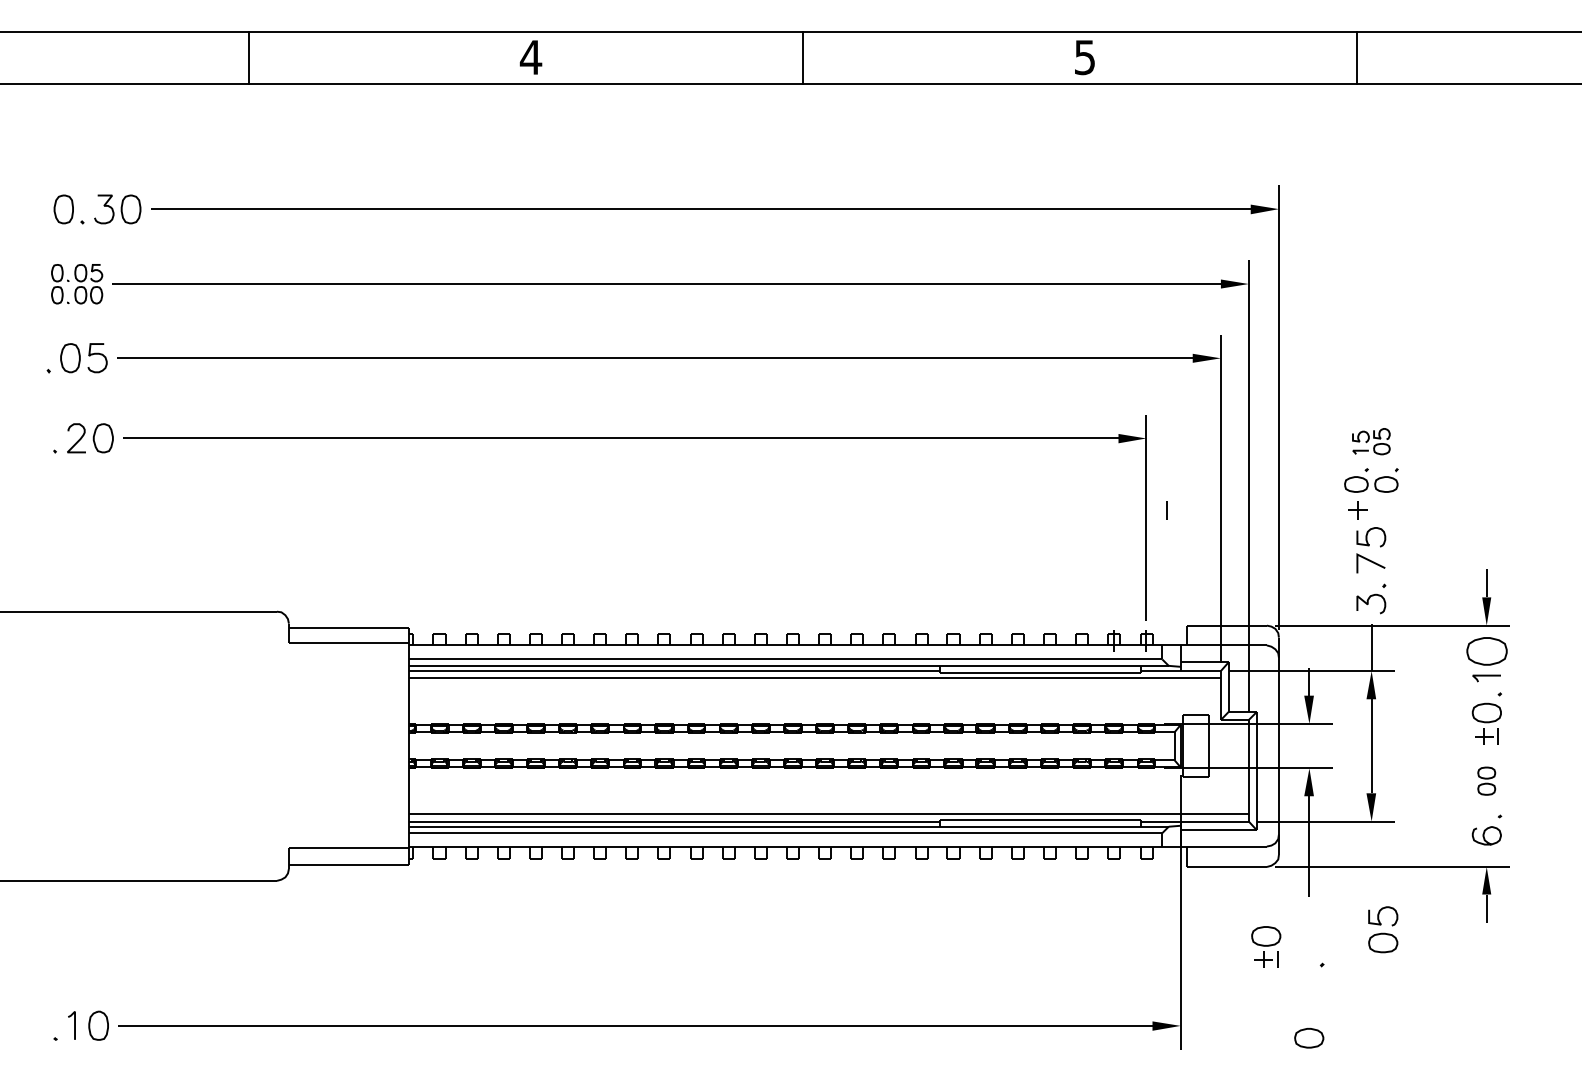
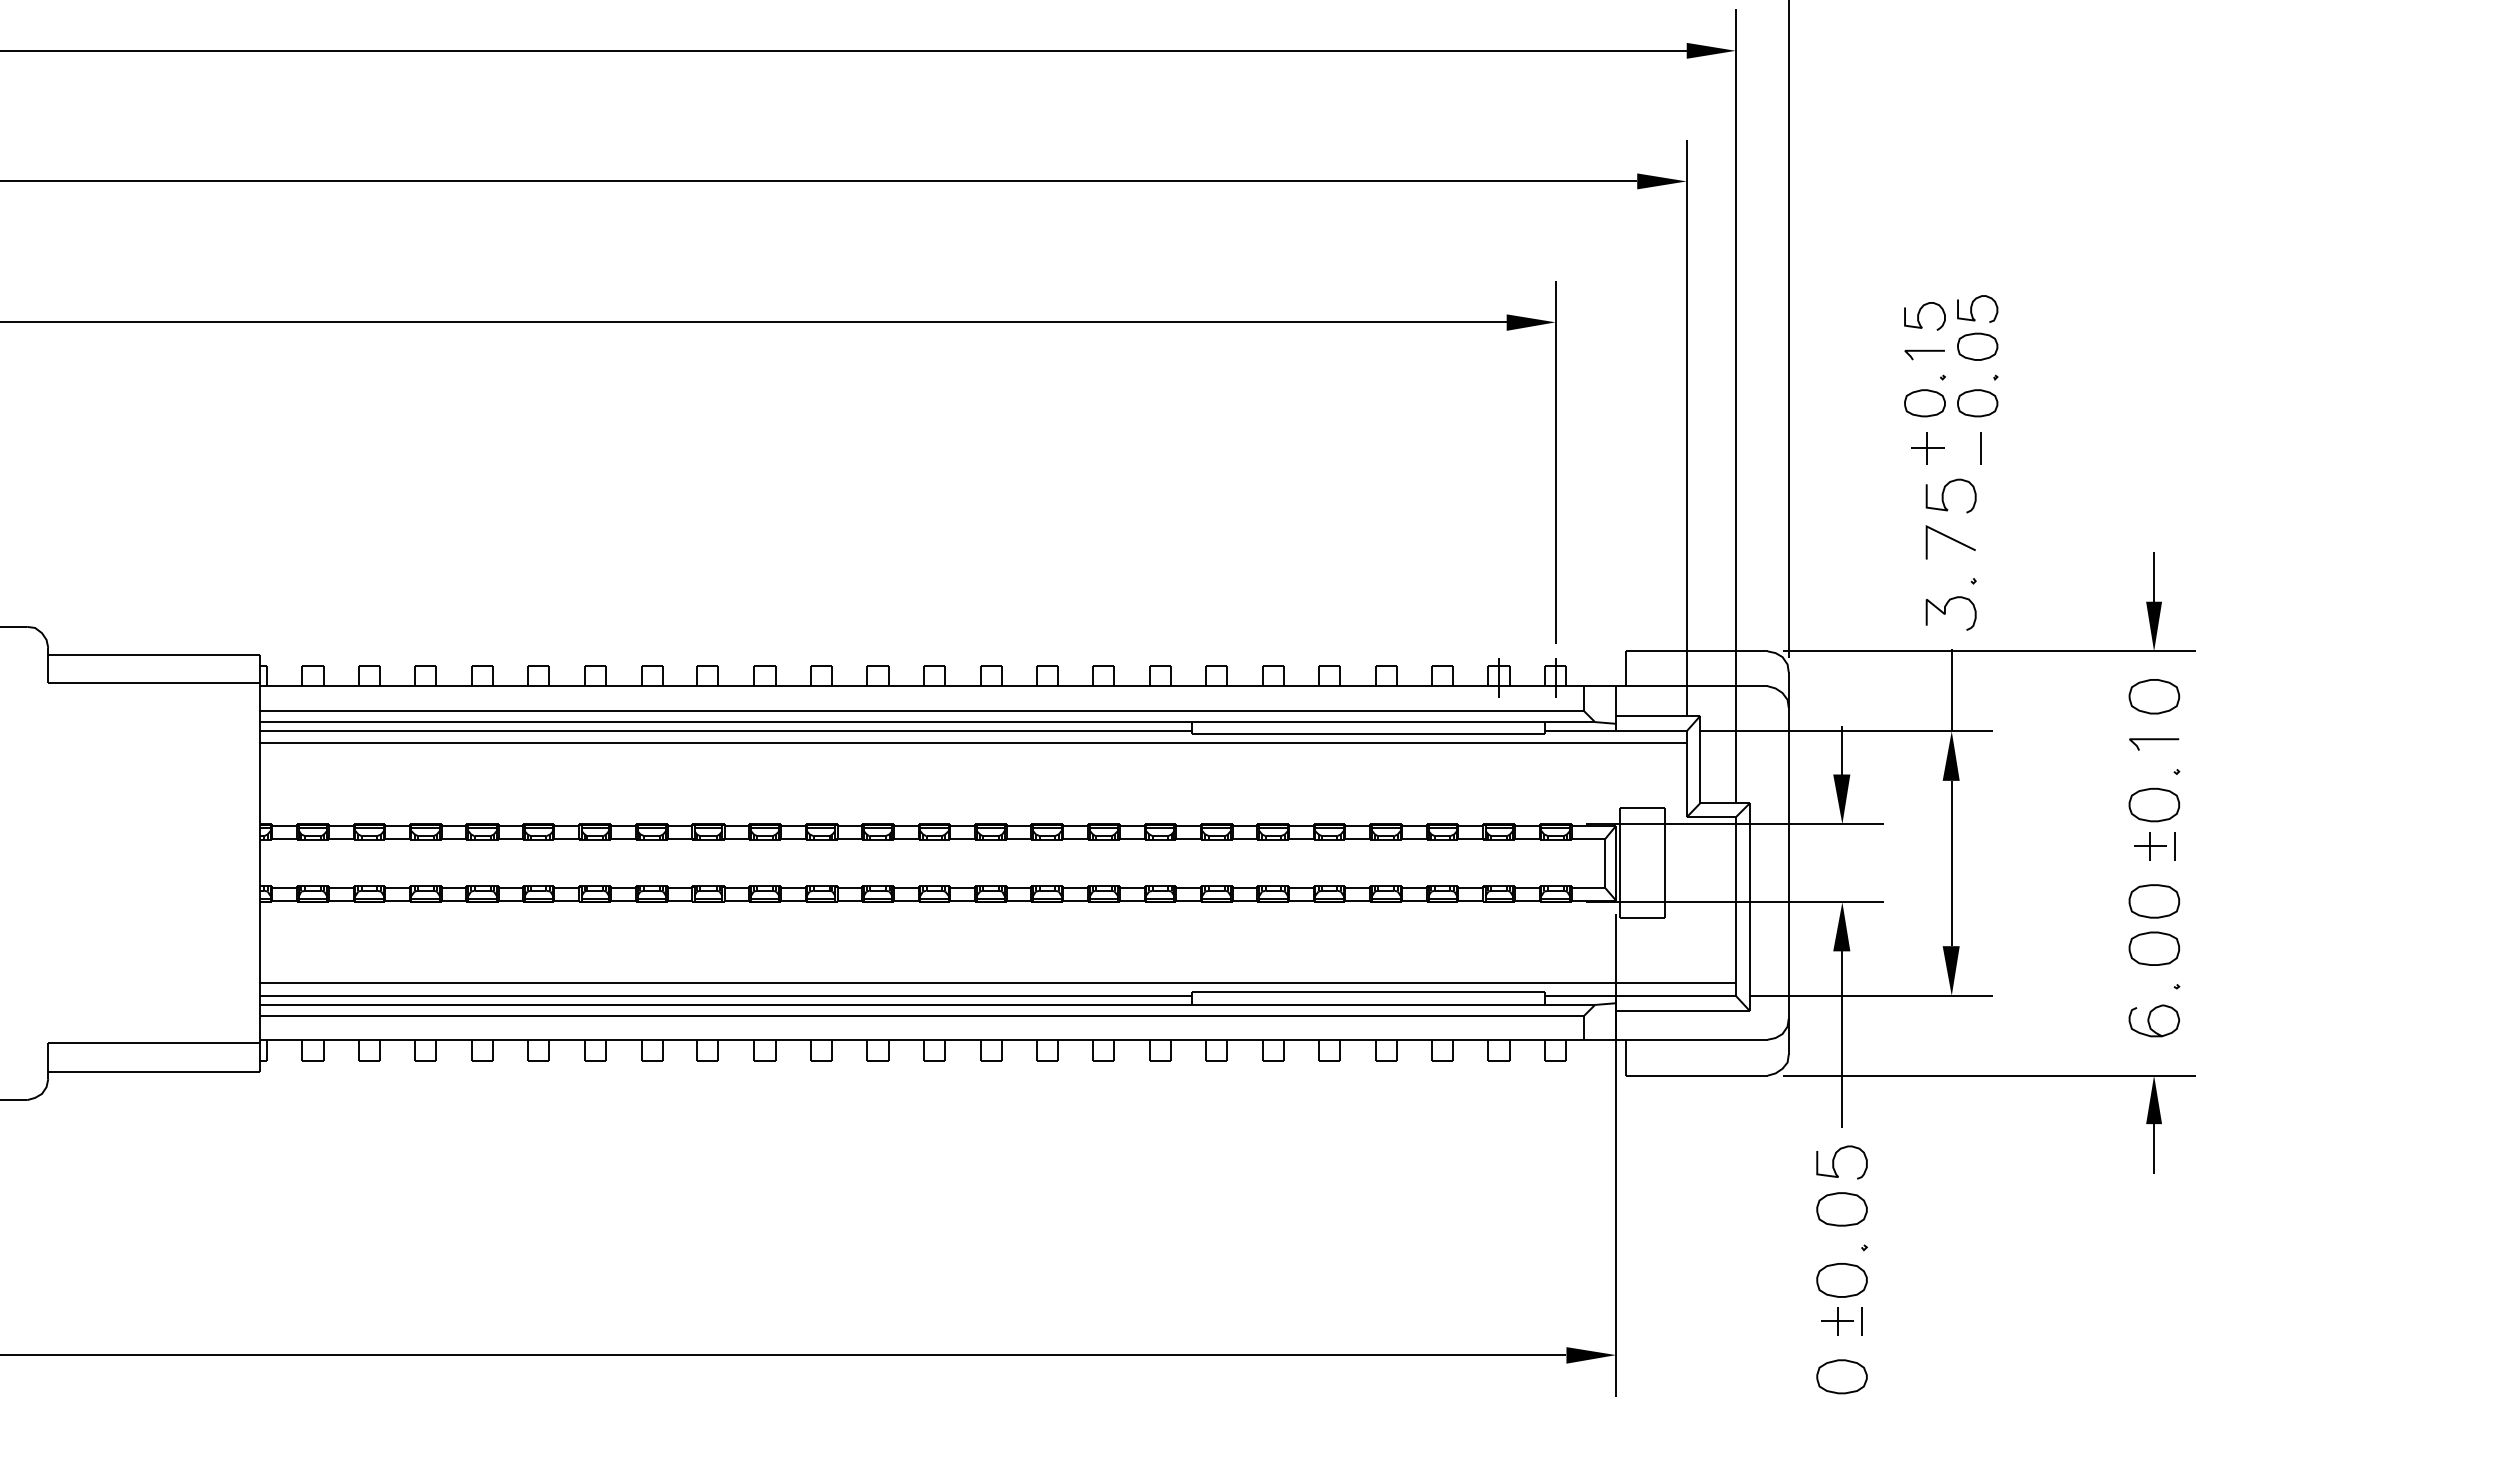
part: (1371, 441) -> (1951, 327), size x1.43
line: (1166, 510) -> (1979, 448), moved
part: (1486, 651) -> (2153, 696), size x0.71
part: (1486, 780) -> (2153, 923), size x1.67
part: (1383, 929) -> (1842, 1185), moved
part: (1266, 946) -> (1842, 1298), moved

